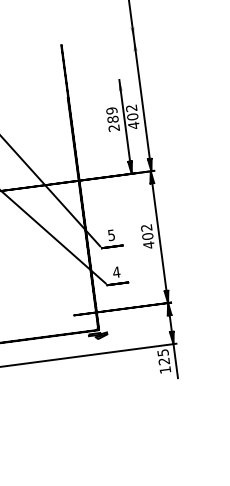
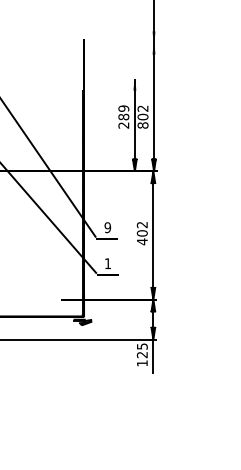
text: (133, 125) -> (142, 125), 402 -> 802
text: (111, 235) -> (107, 227), 5 -> 9
text: (116, 272) -> (107, 263), 4 -> 1

